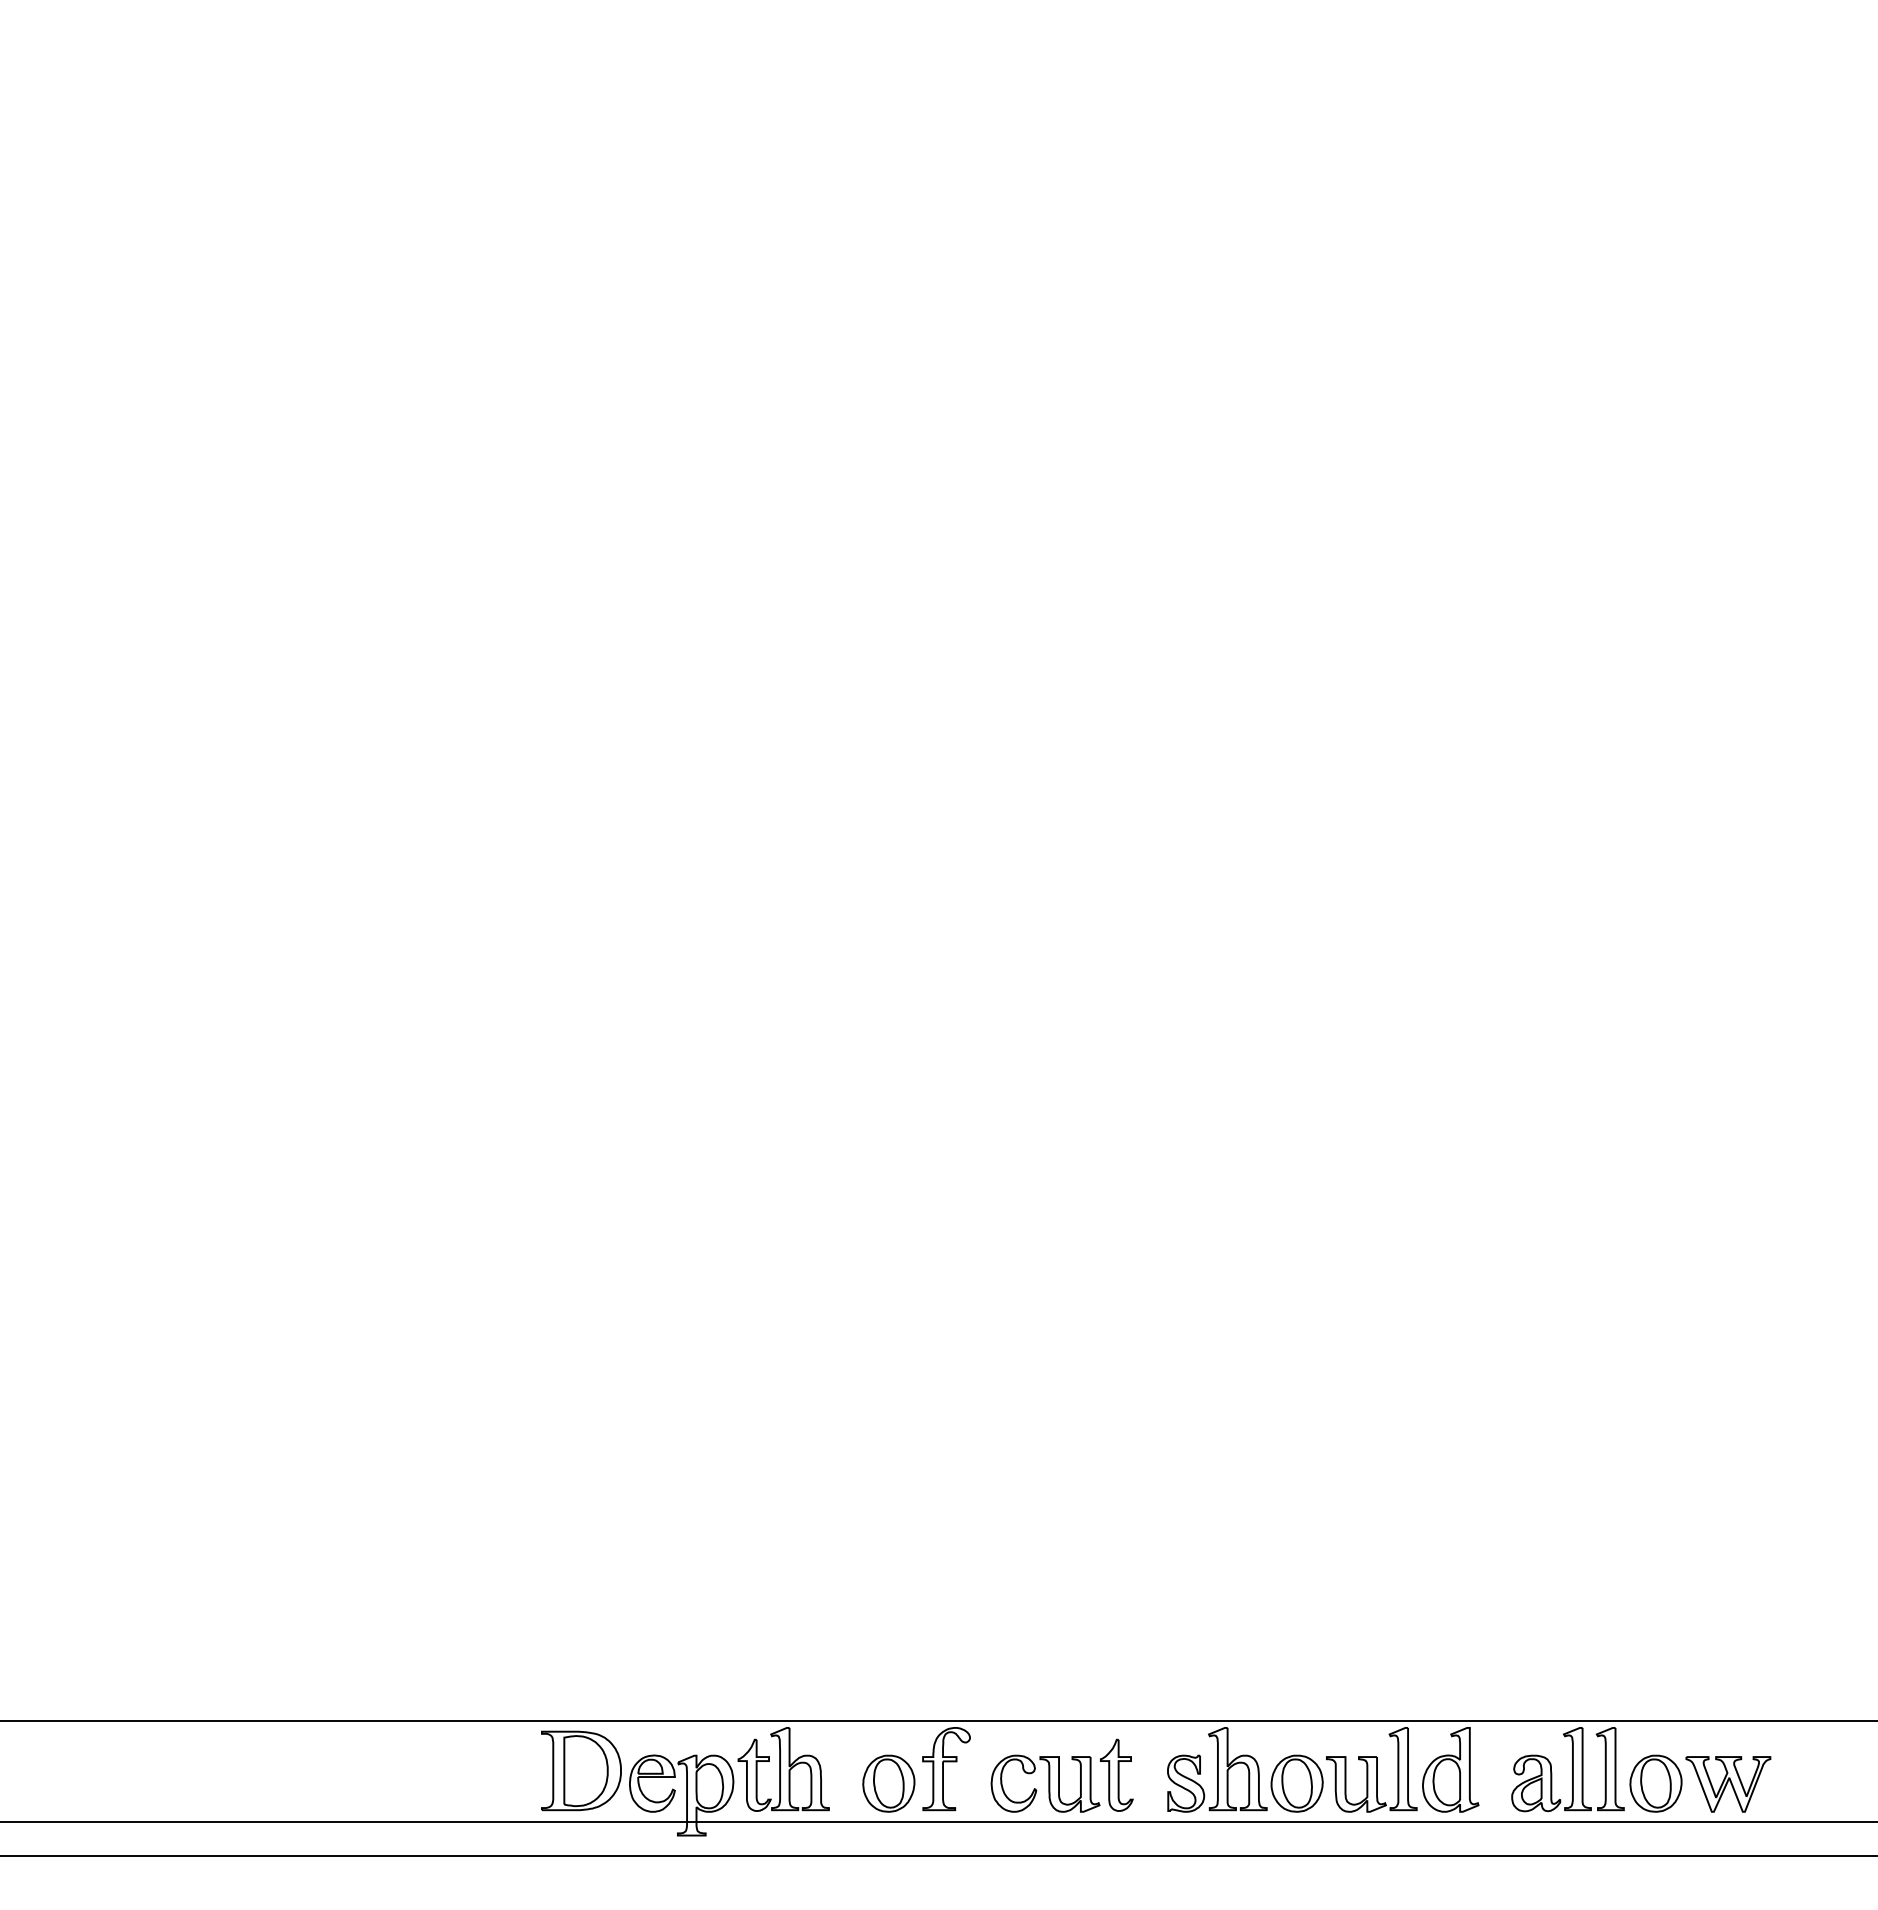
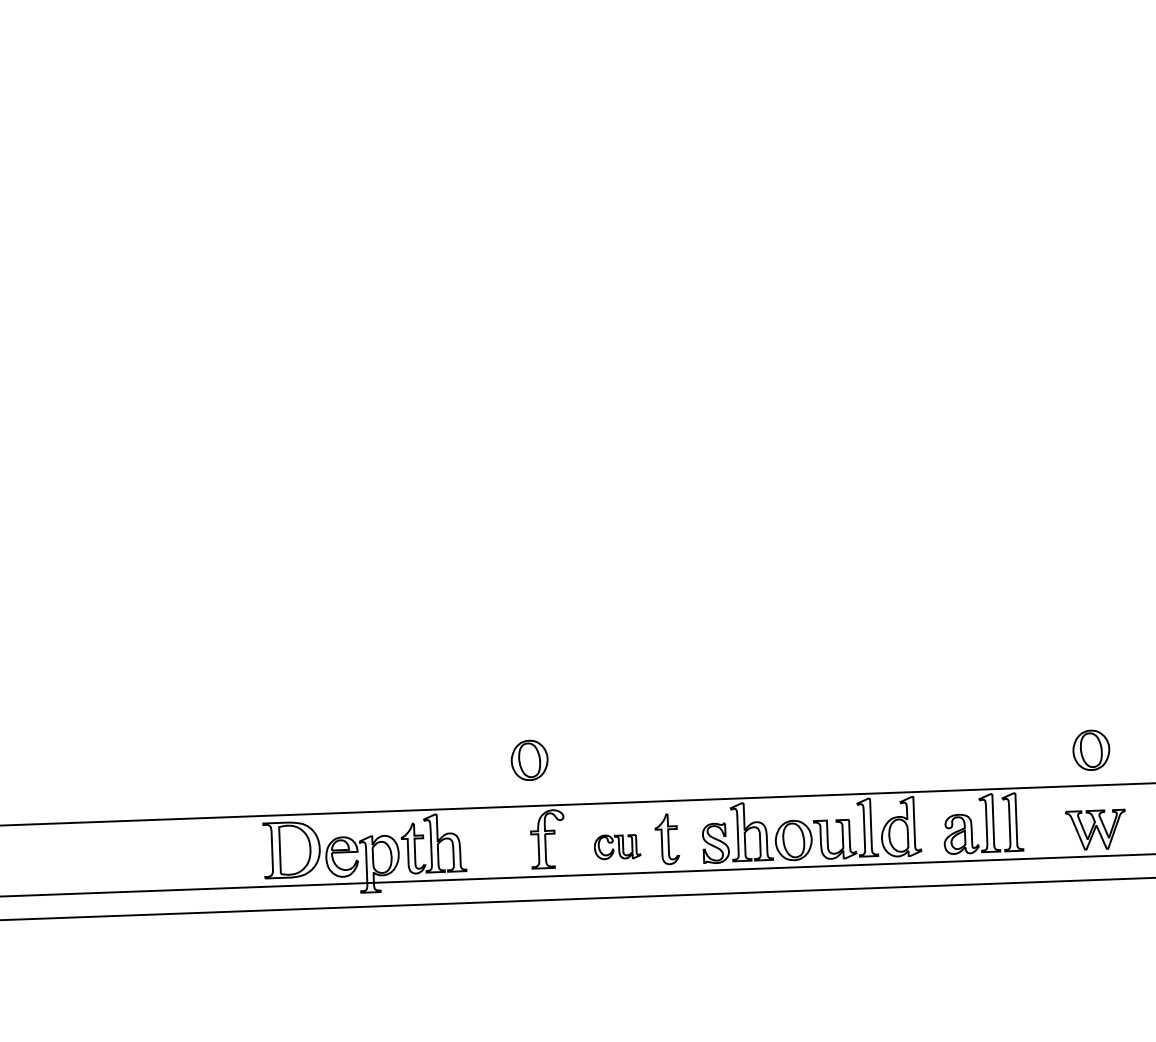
part: (888, 1783) -> (529, 760), moved
part: (1045, 1783) -> (617, 846), size x0.6
part: (1655, 1783) -> (1091, 750), moved

